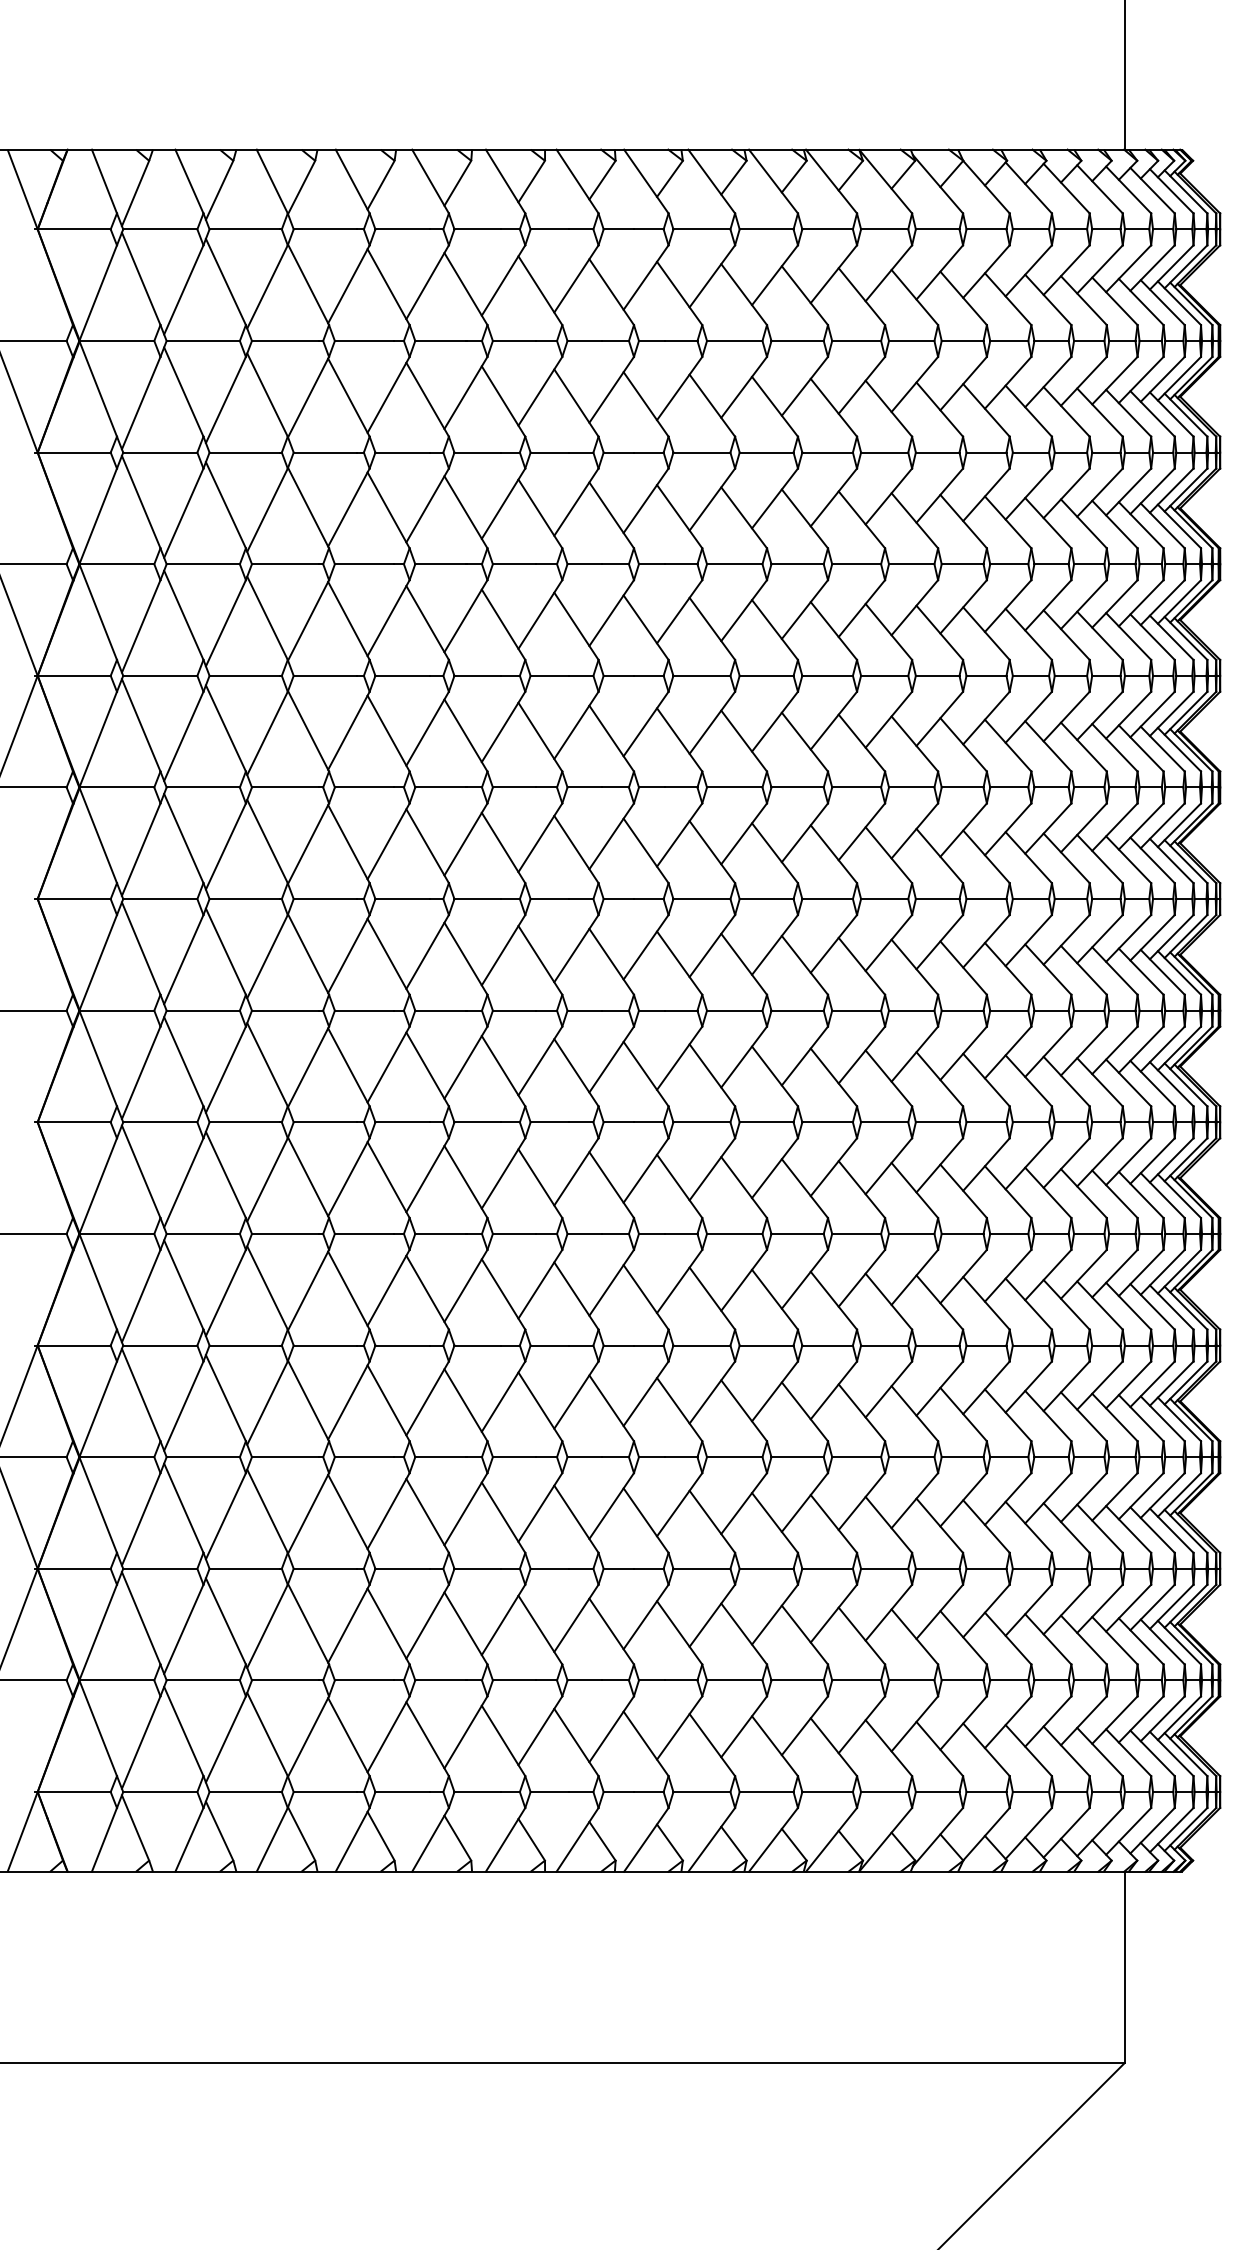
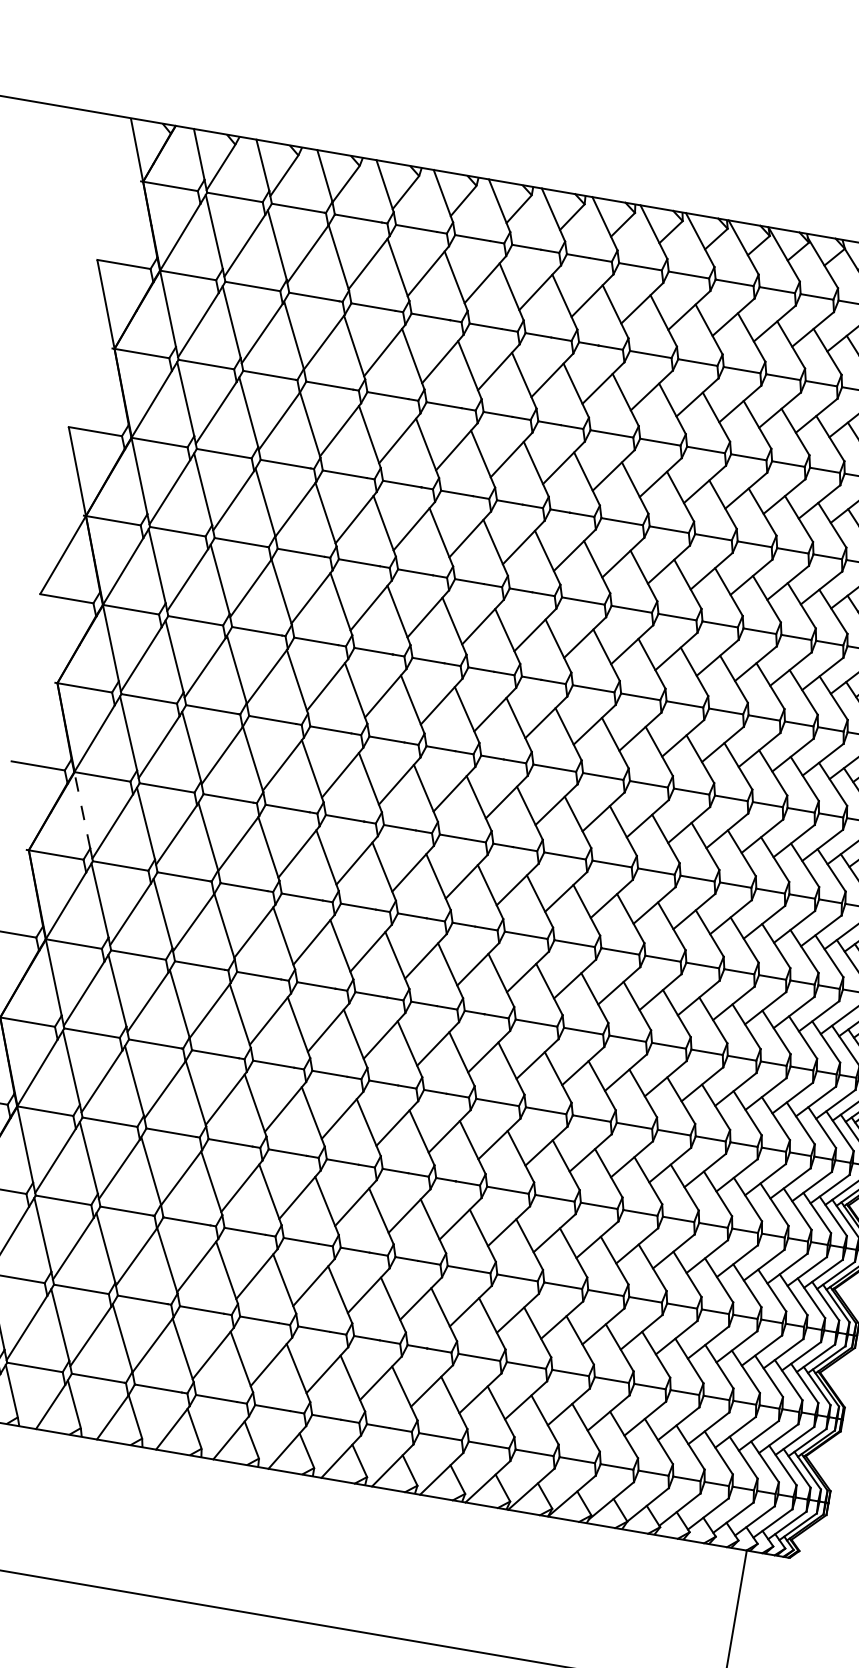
line: (98, 1058) -> (82, 810), solid -> dashed

